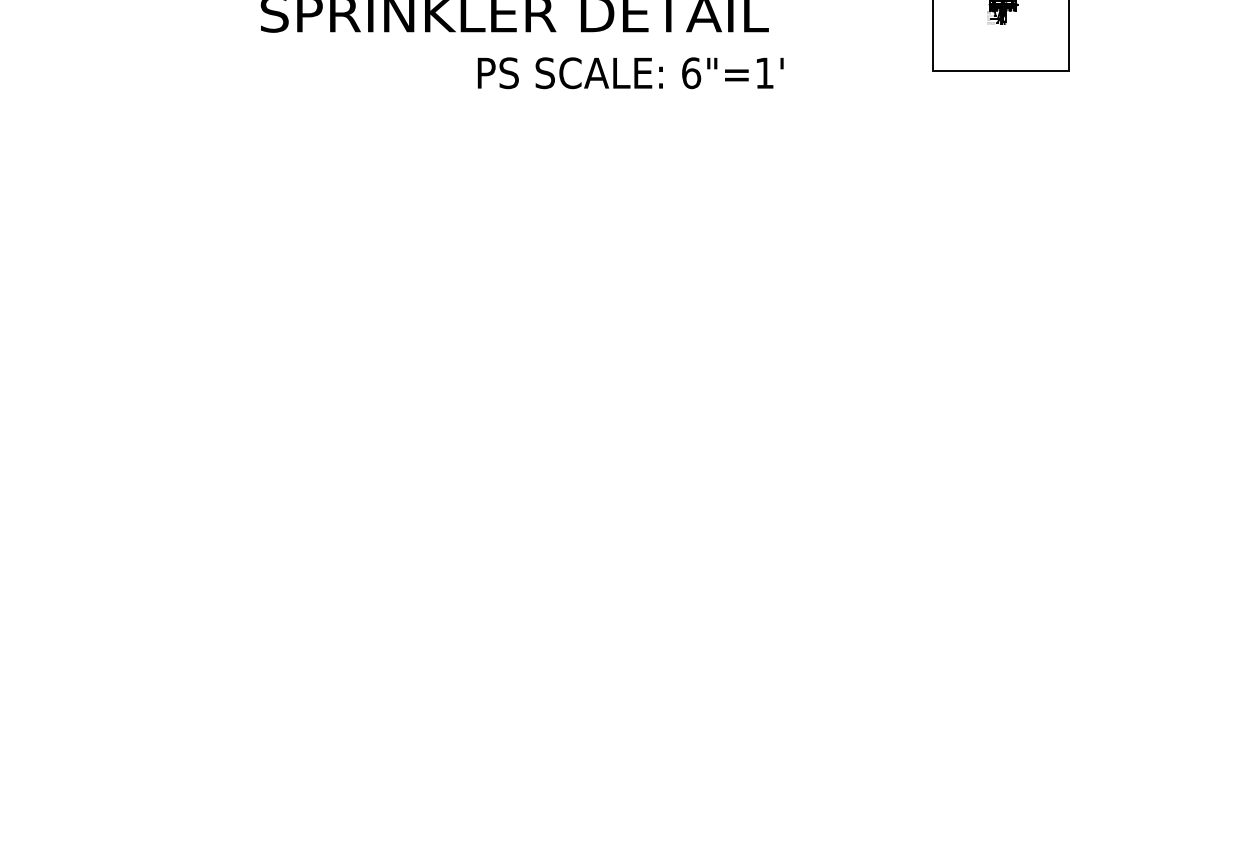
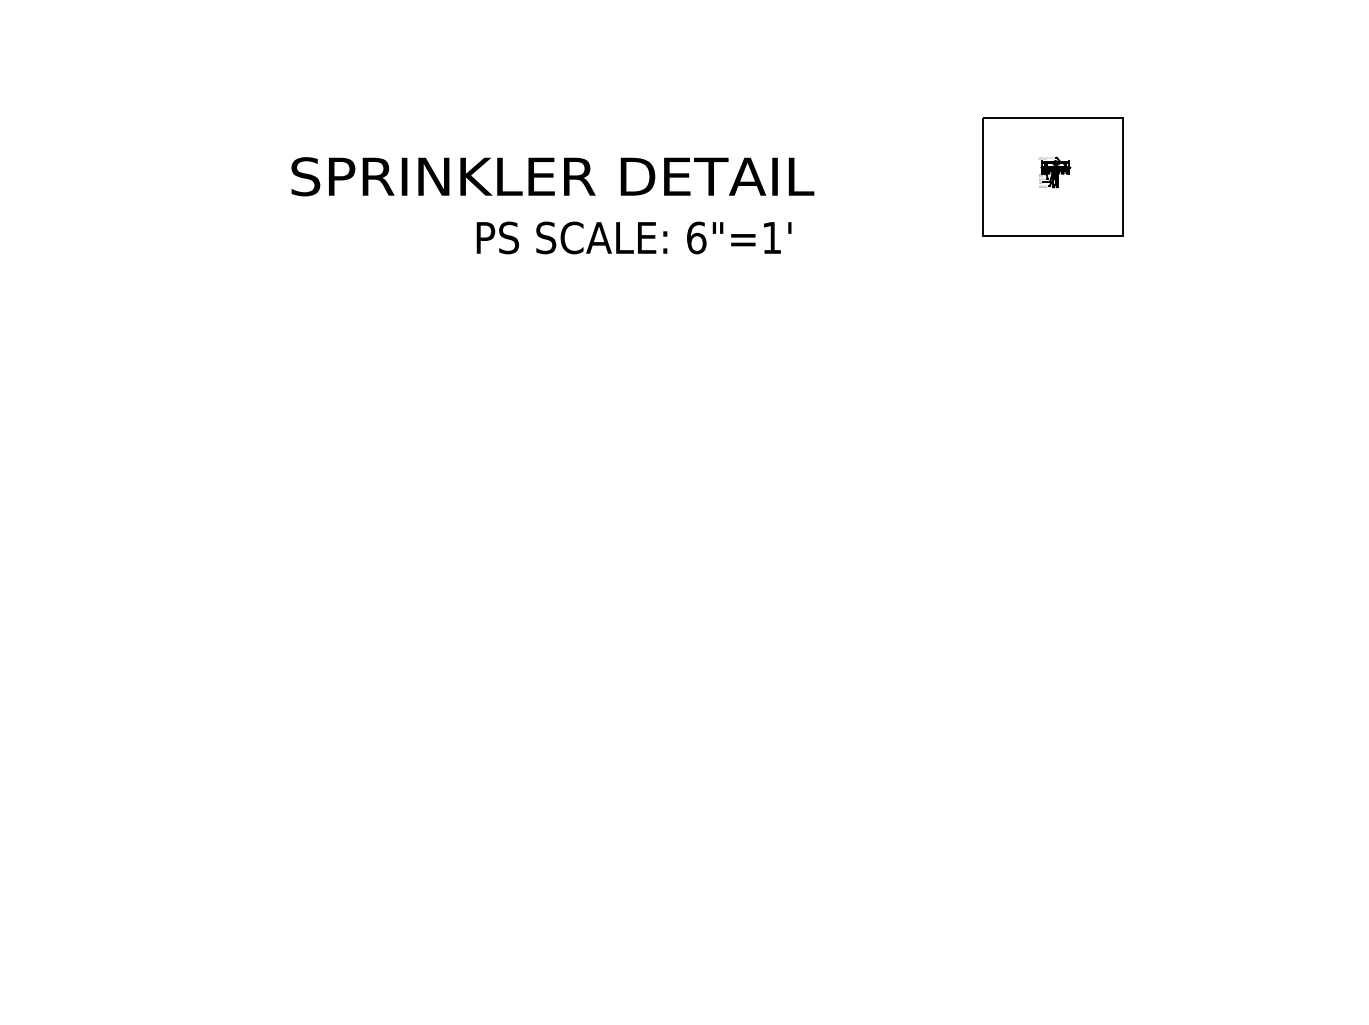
text: (630, 72) -> (633, 237), moved

